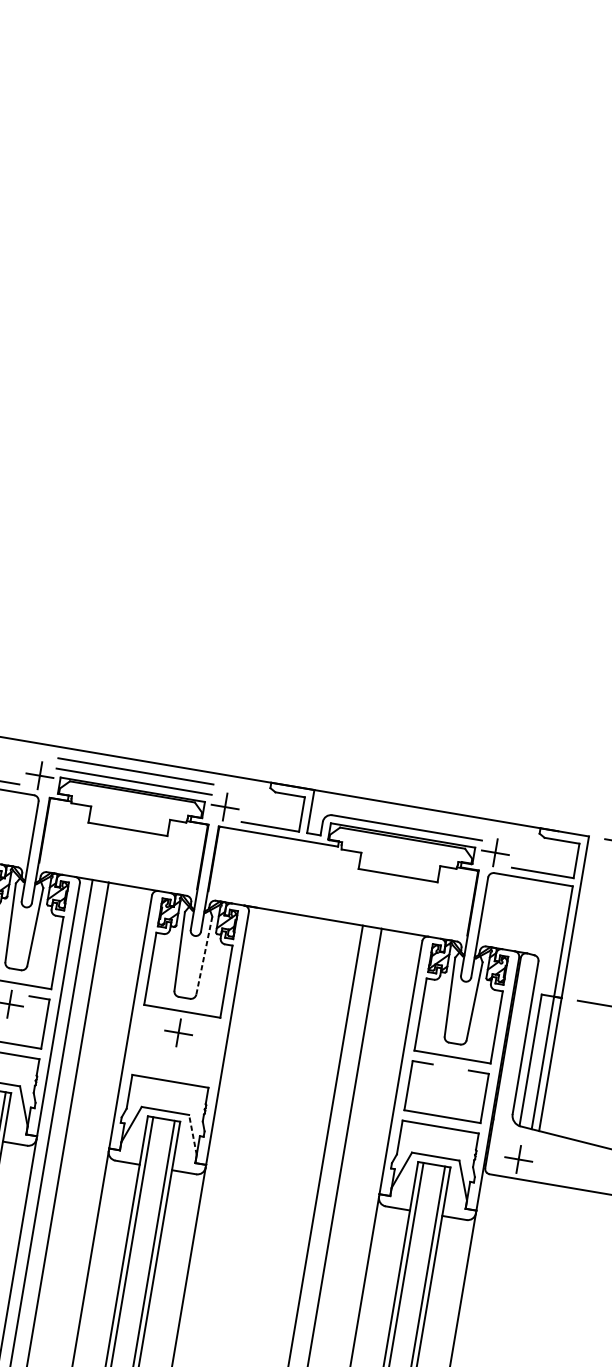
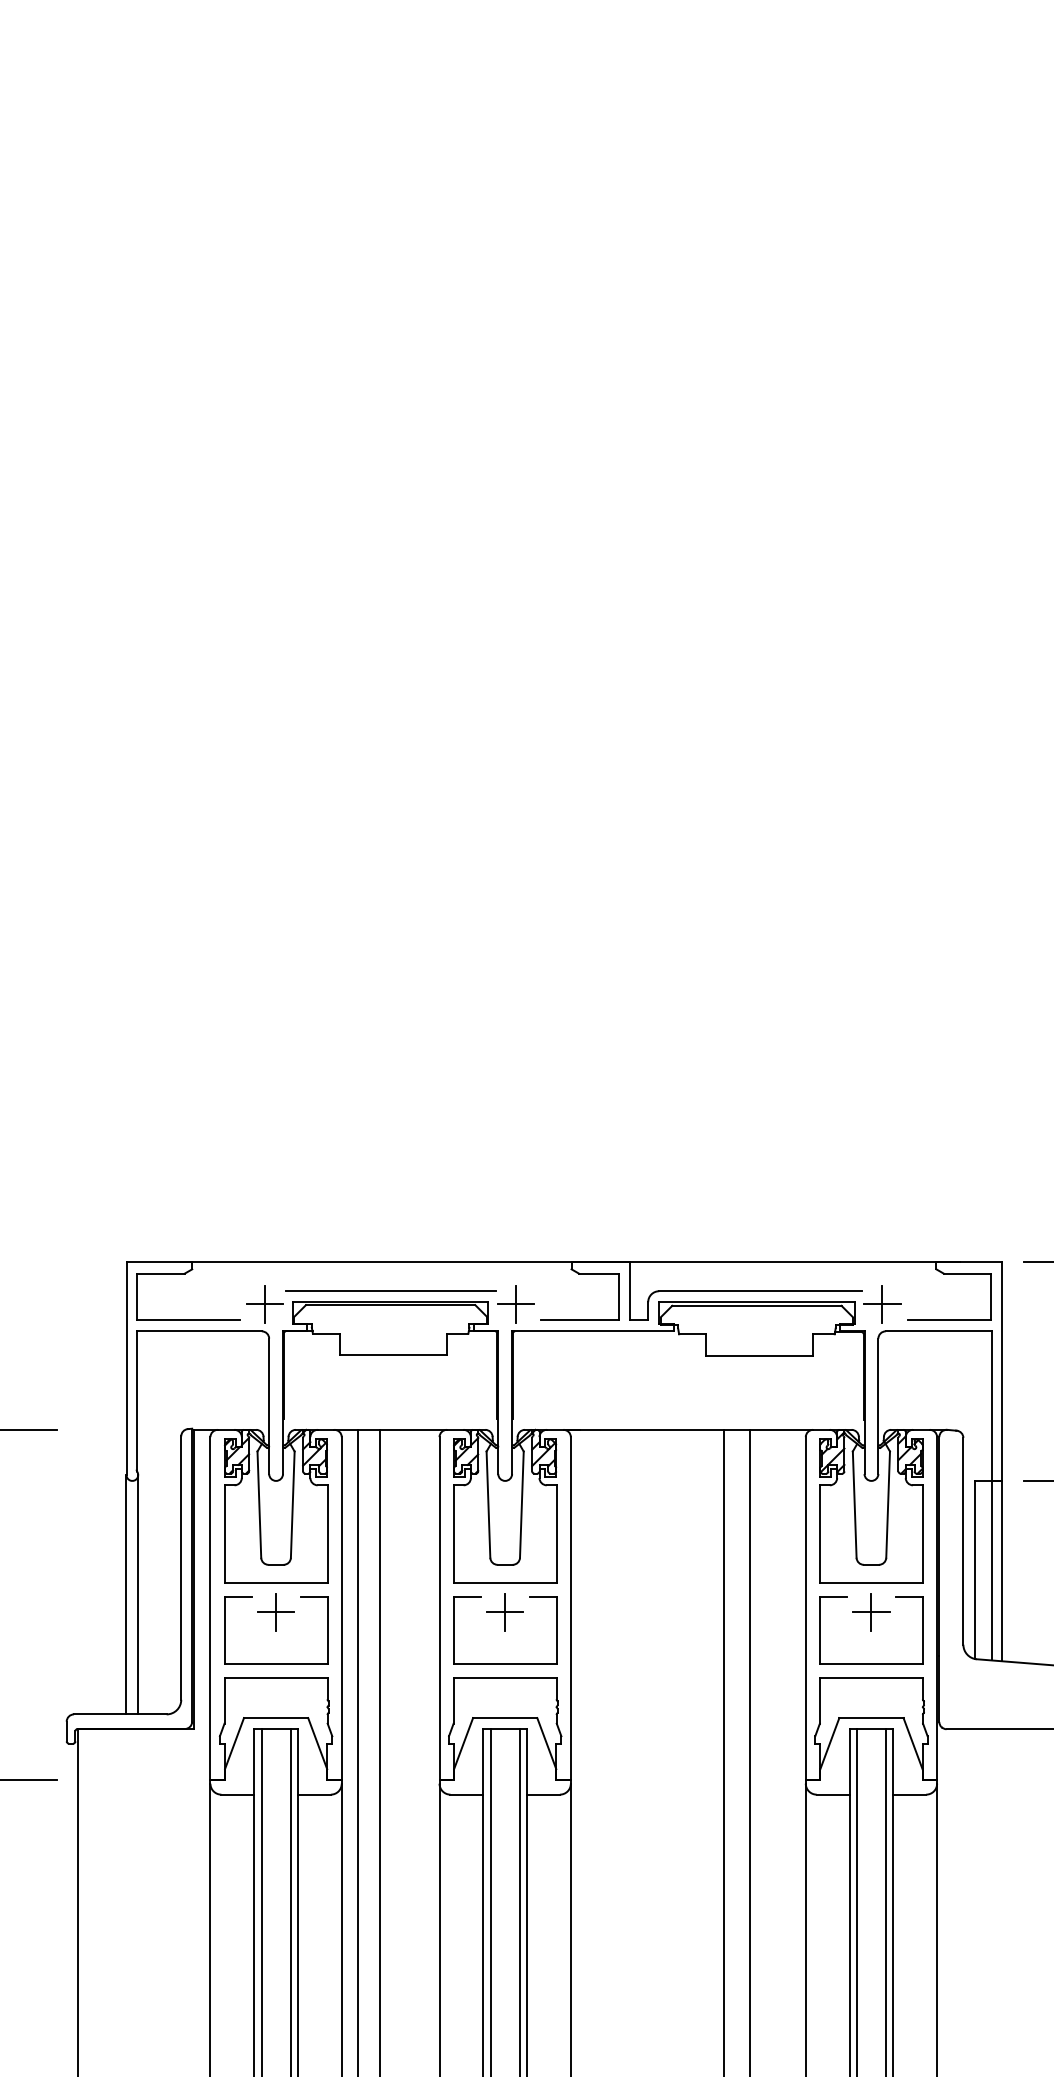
line: (135, 770) -> (390, 1276), removed
line: (204, 955) -> (521, 1504), dashed -> solid
part: (172, 1070) -> (505, 1663), added
line: (192, 1134) -> (546, 1743), dashed -> solid
part: (518, 1159) -> (871, 1612), moved

